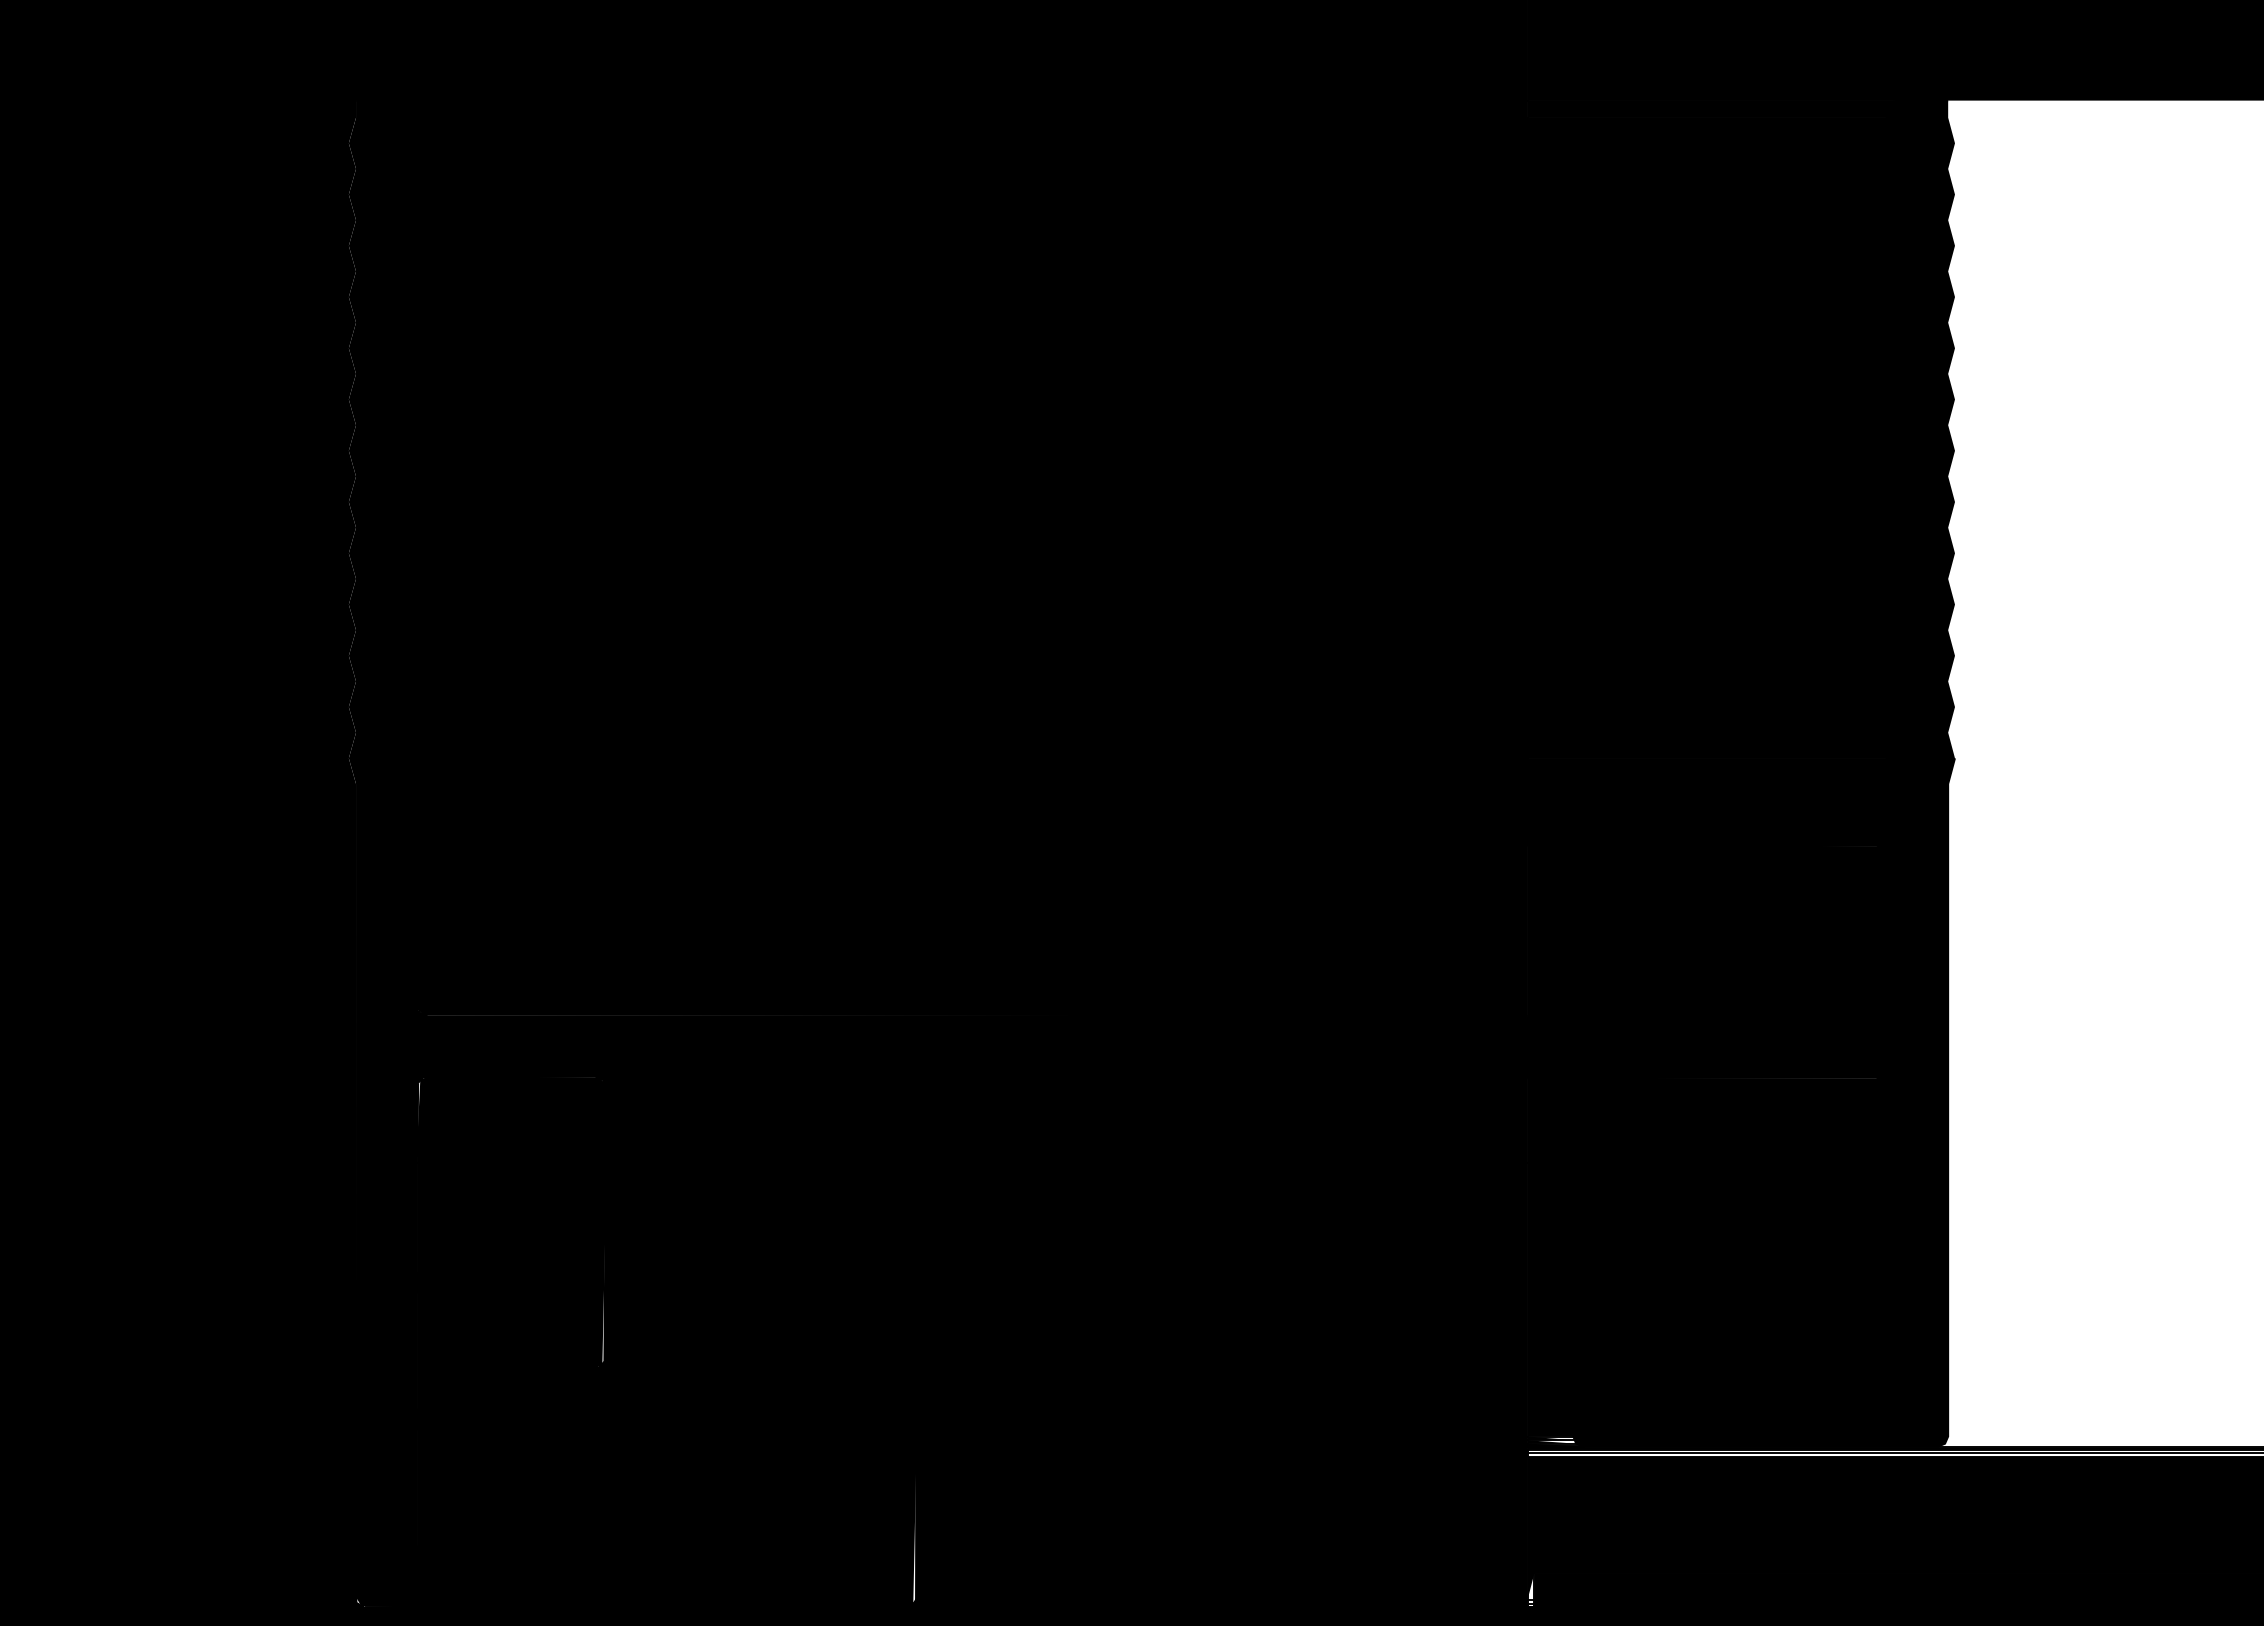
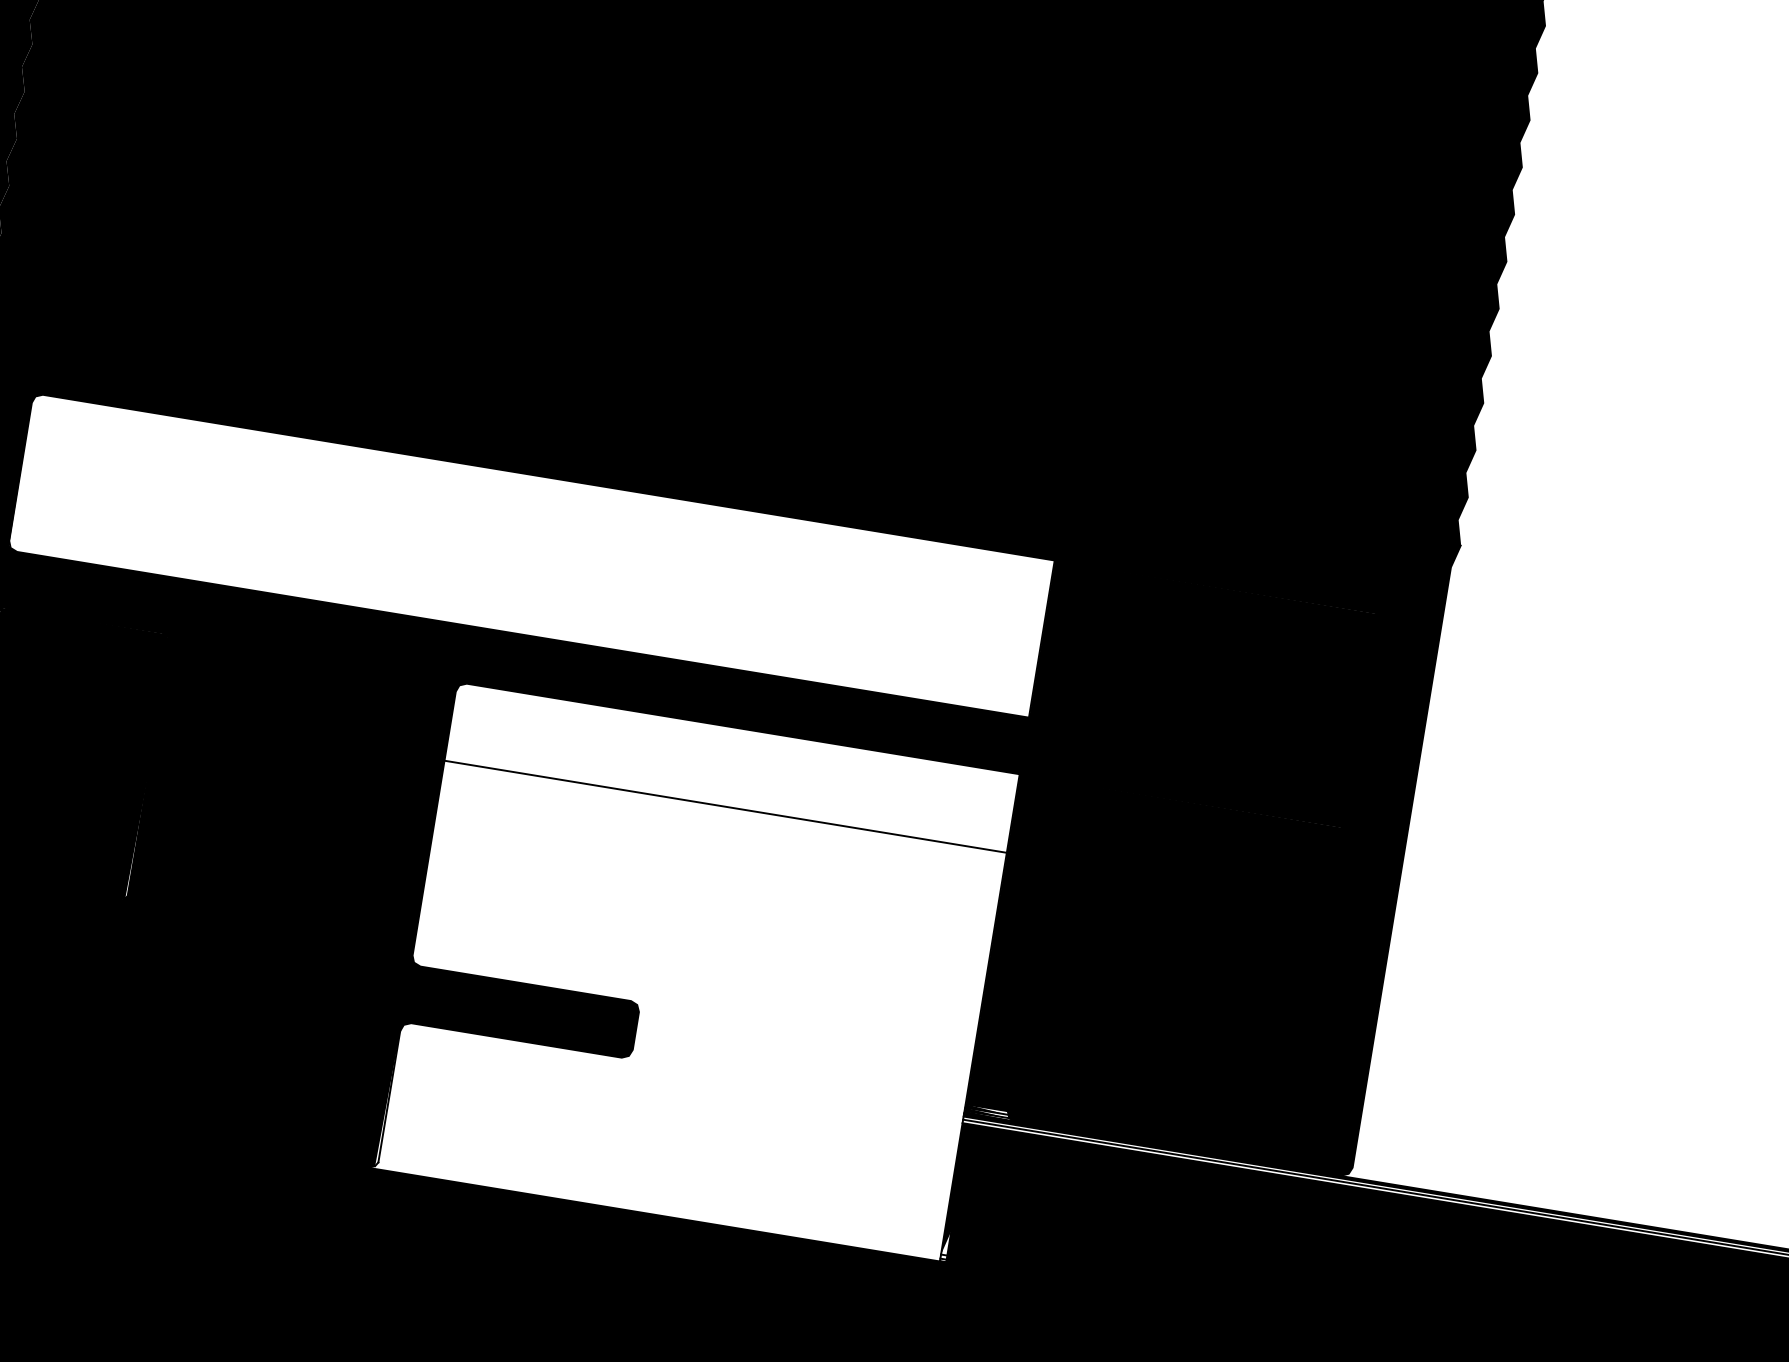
fill: (972, 930) -> (531, 555), removed
fill: (1217, 1342) -> (694, 971), removed

